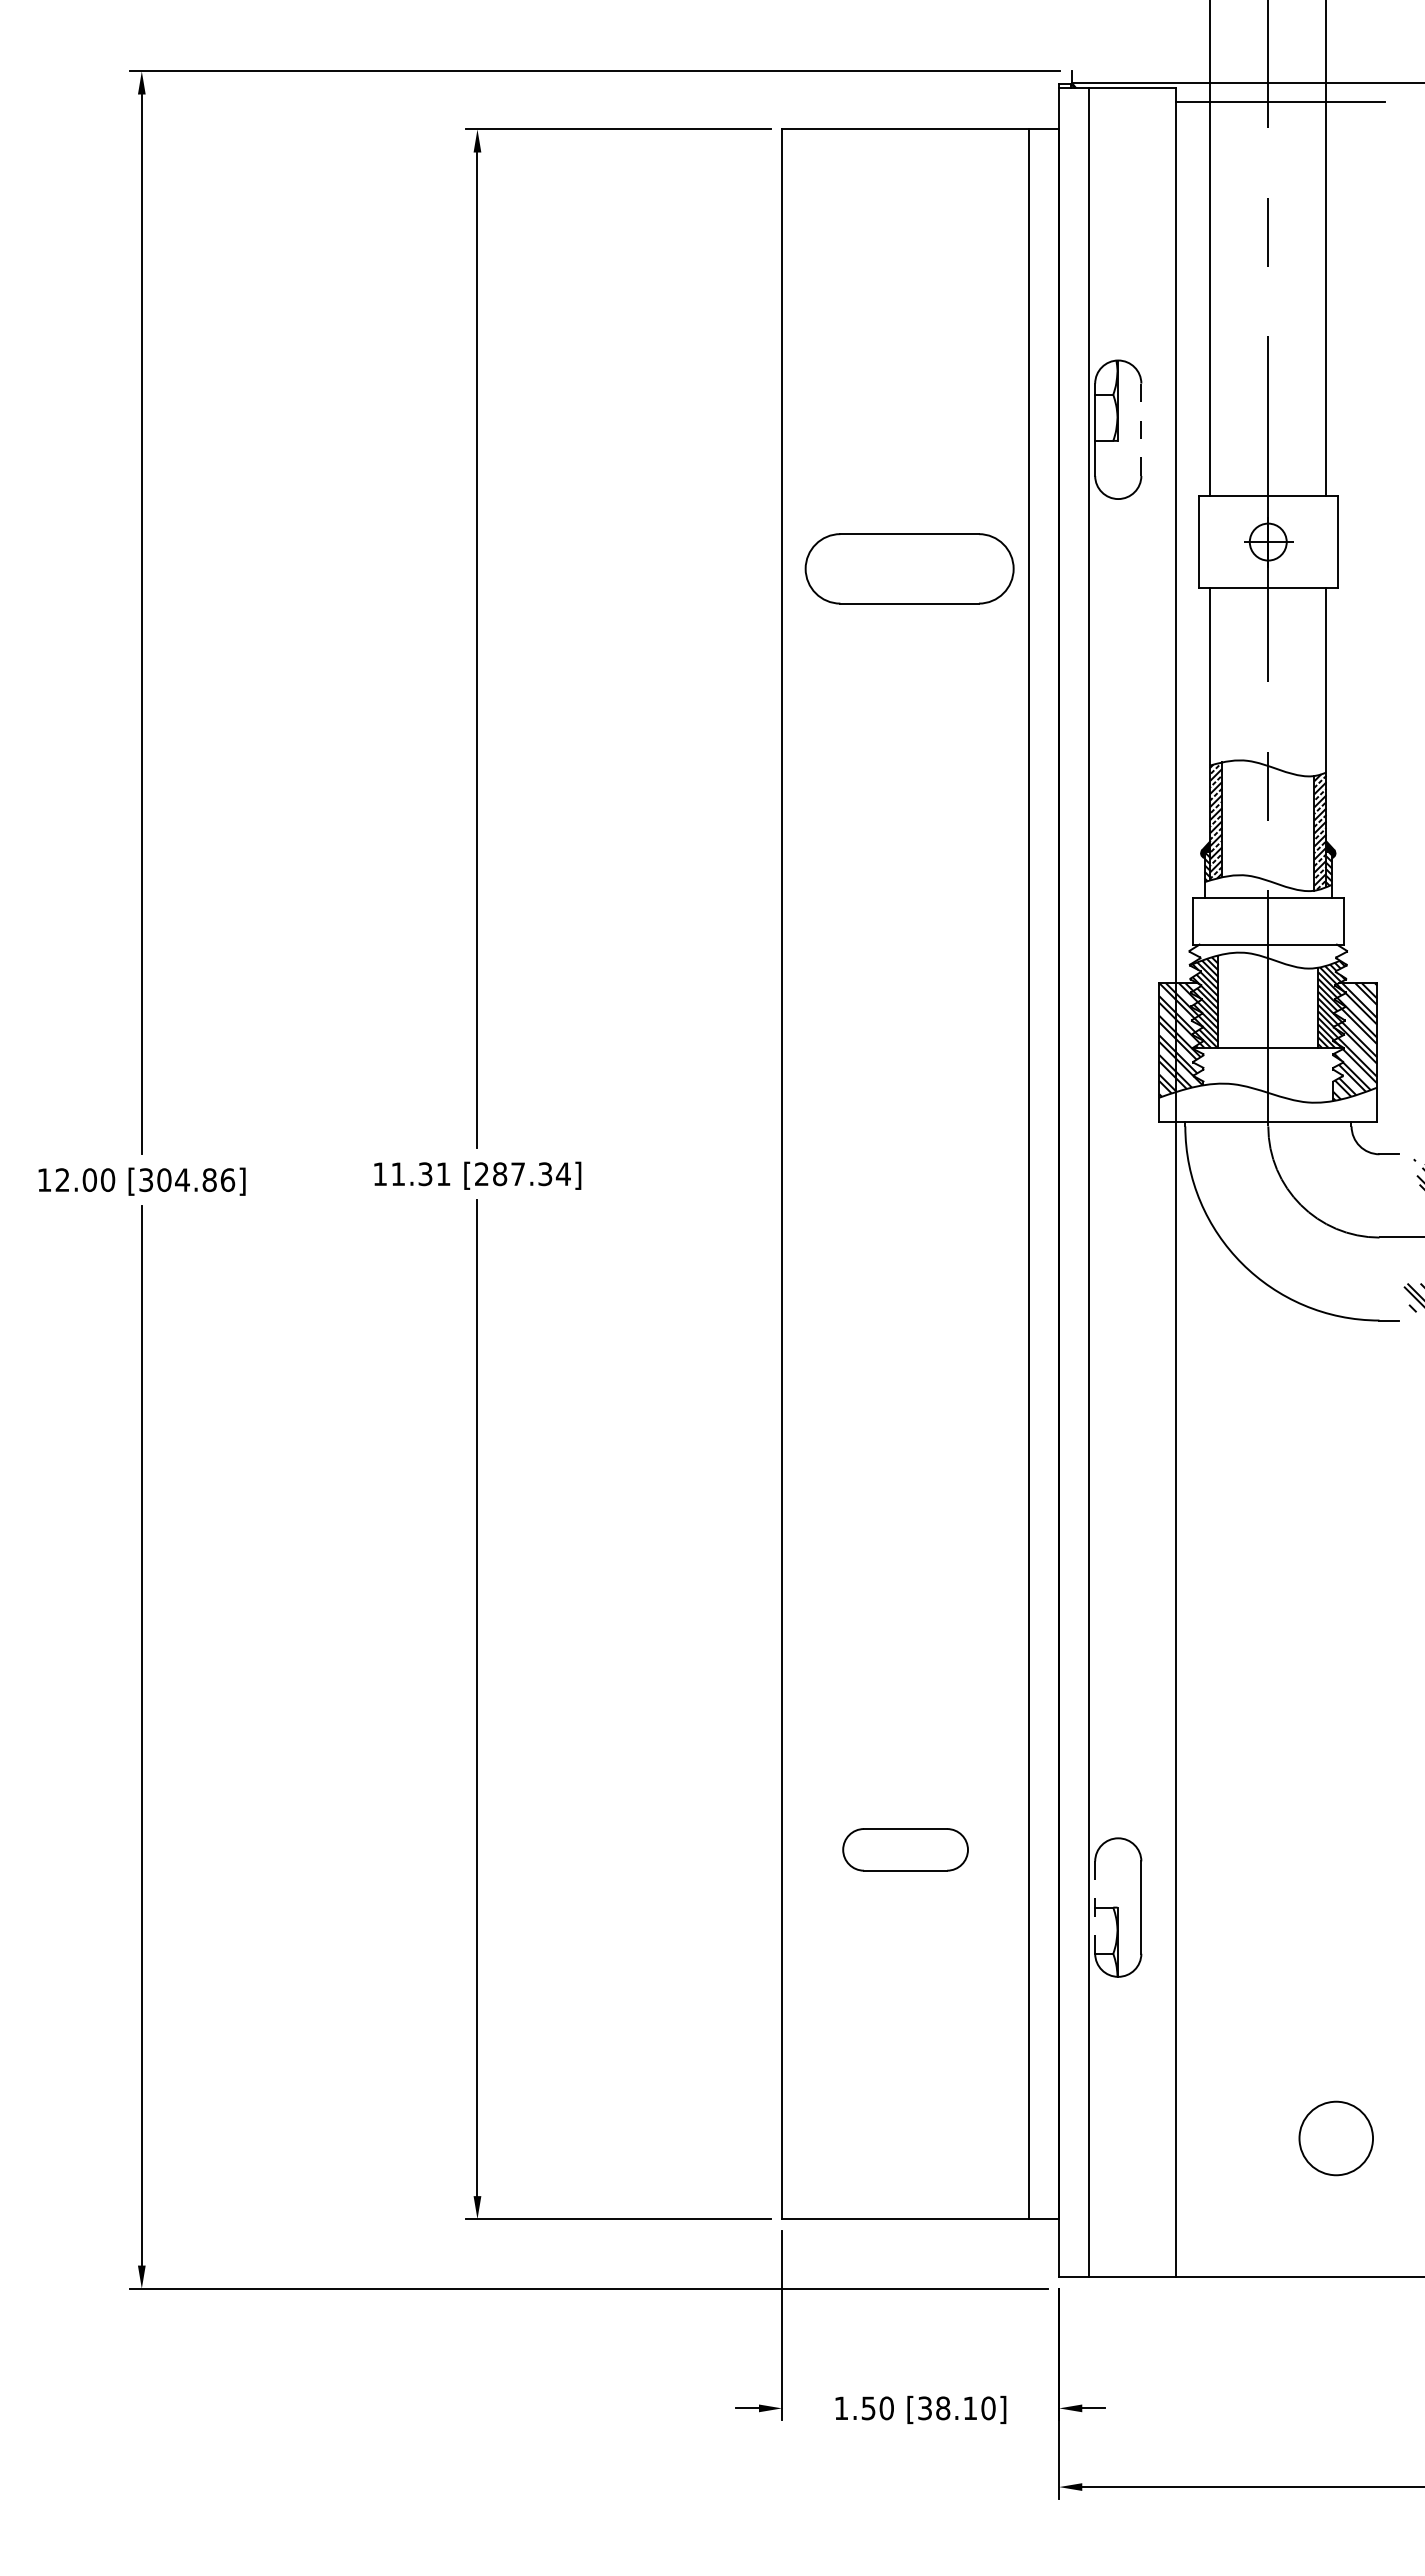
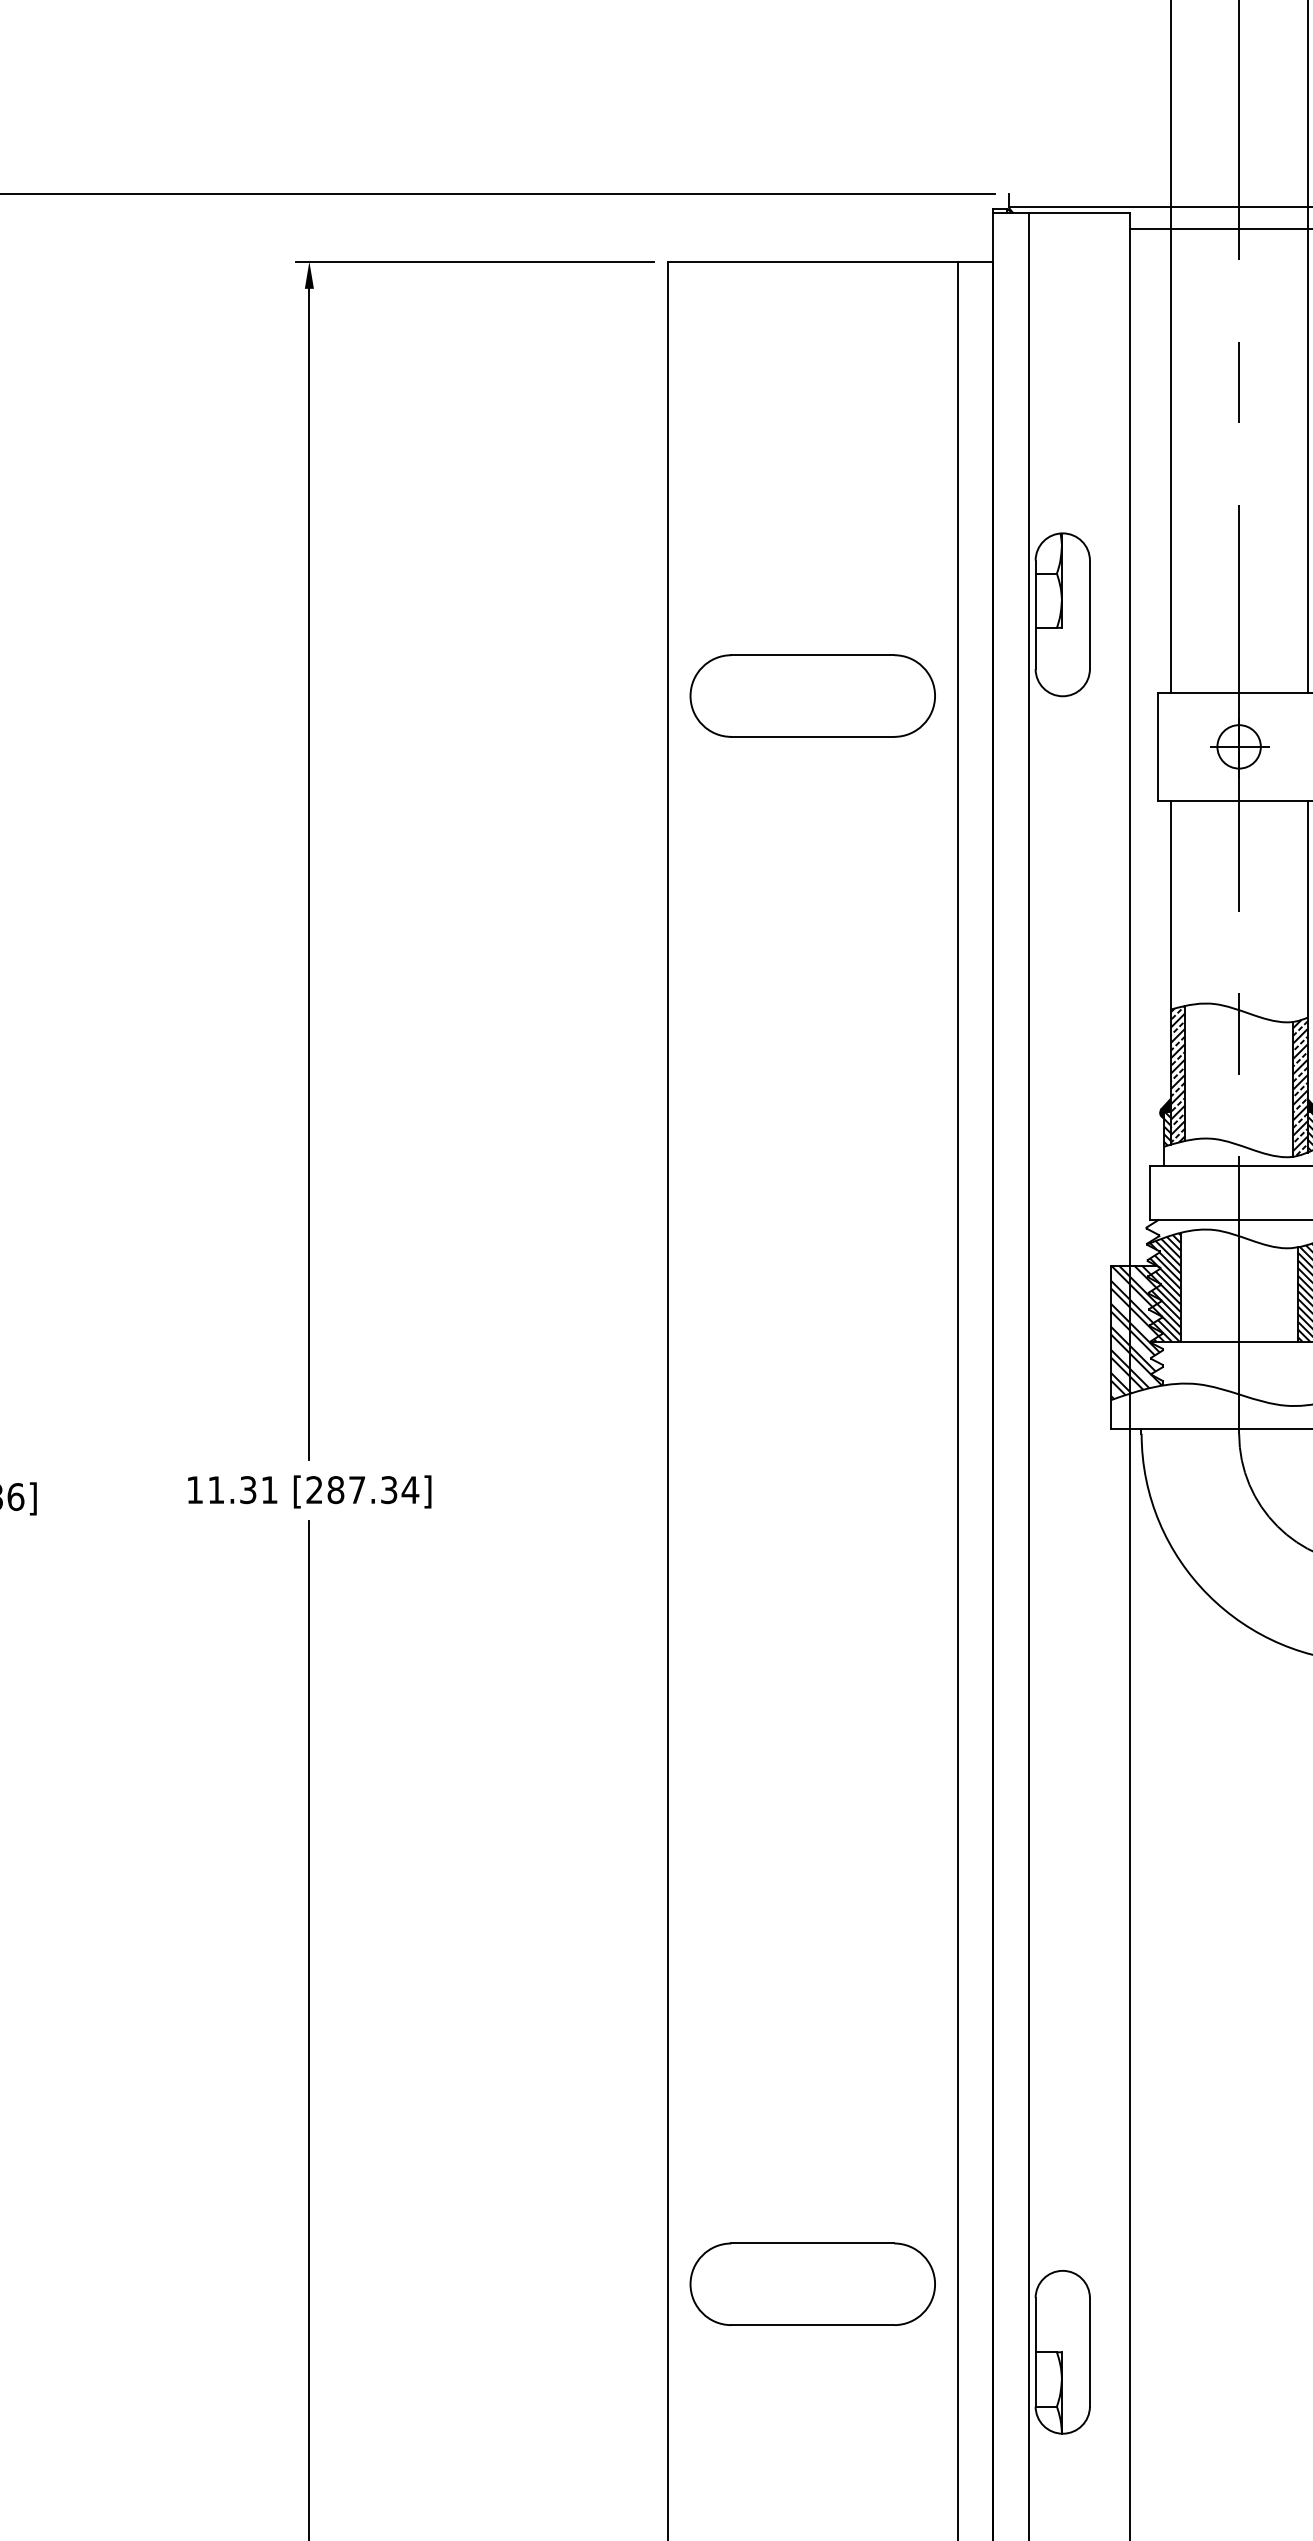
line: (1141, 429) -> (1090, 614), dashed -> solid
part: (909, 568) -> (812, 695), moved
part: (905, 1849) -> (812, 2283), size x1.67
line: (1095, 1908) -> (1036, 2353), dashed -> solid

